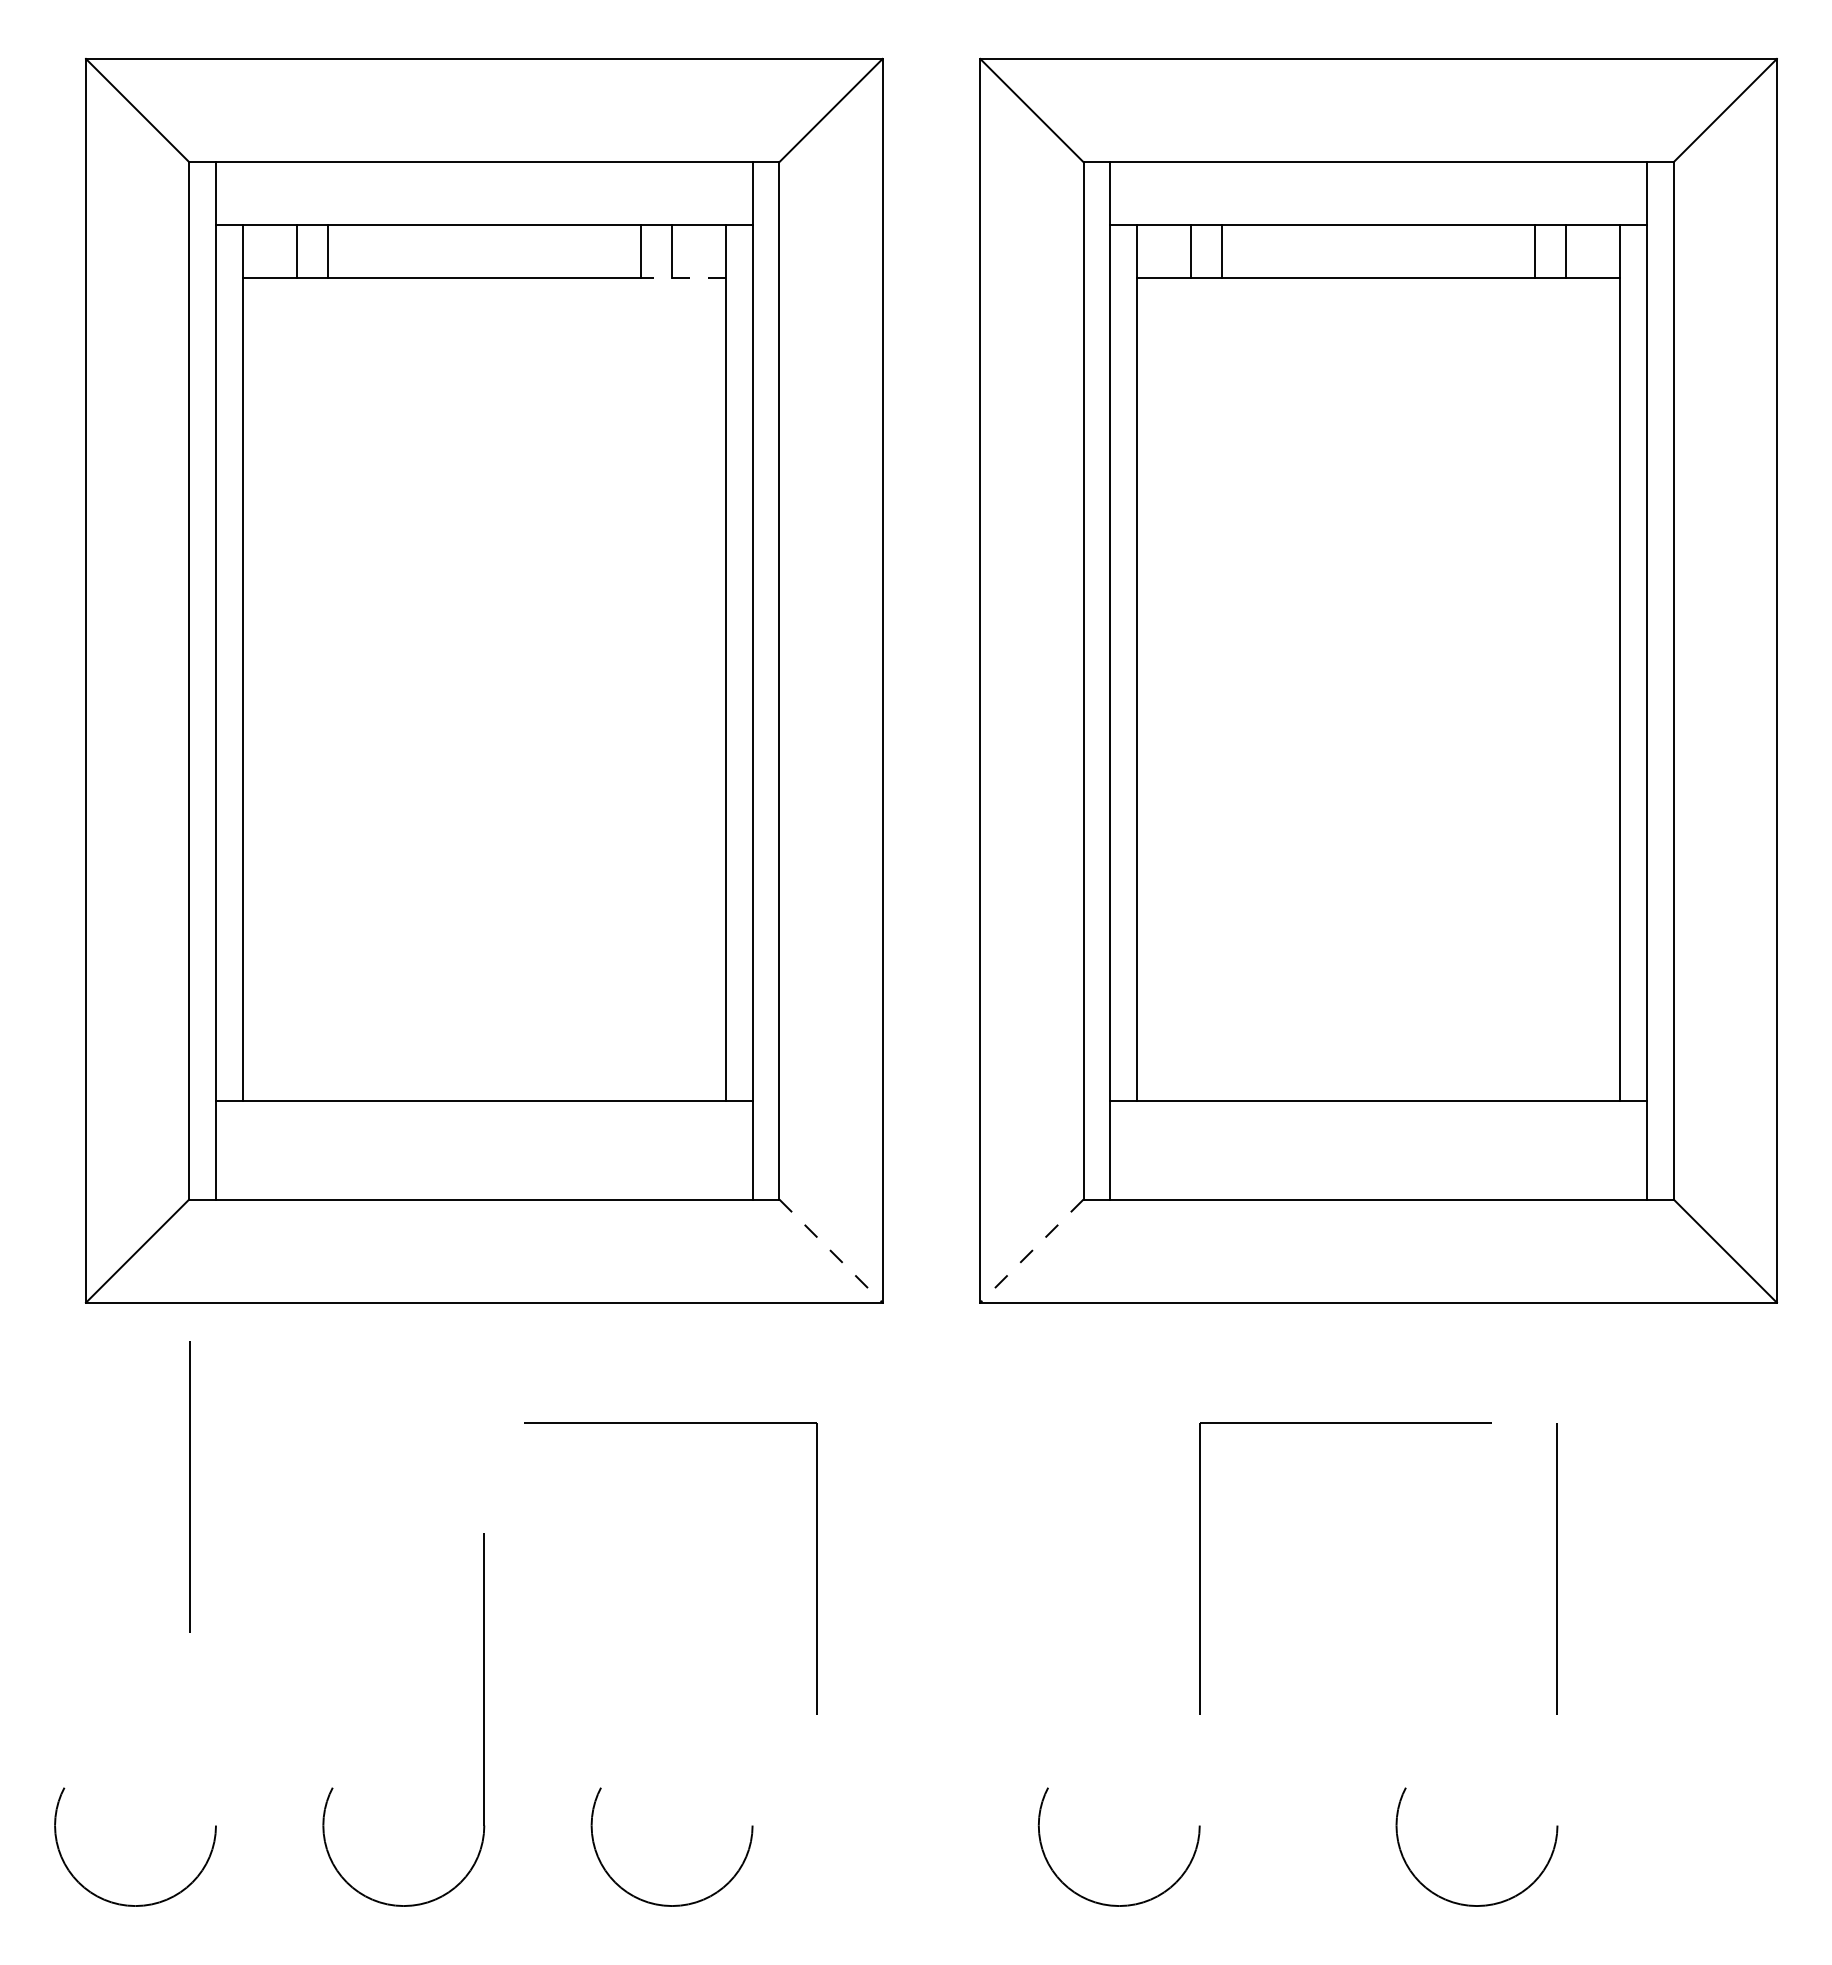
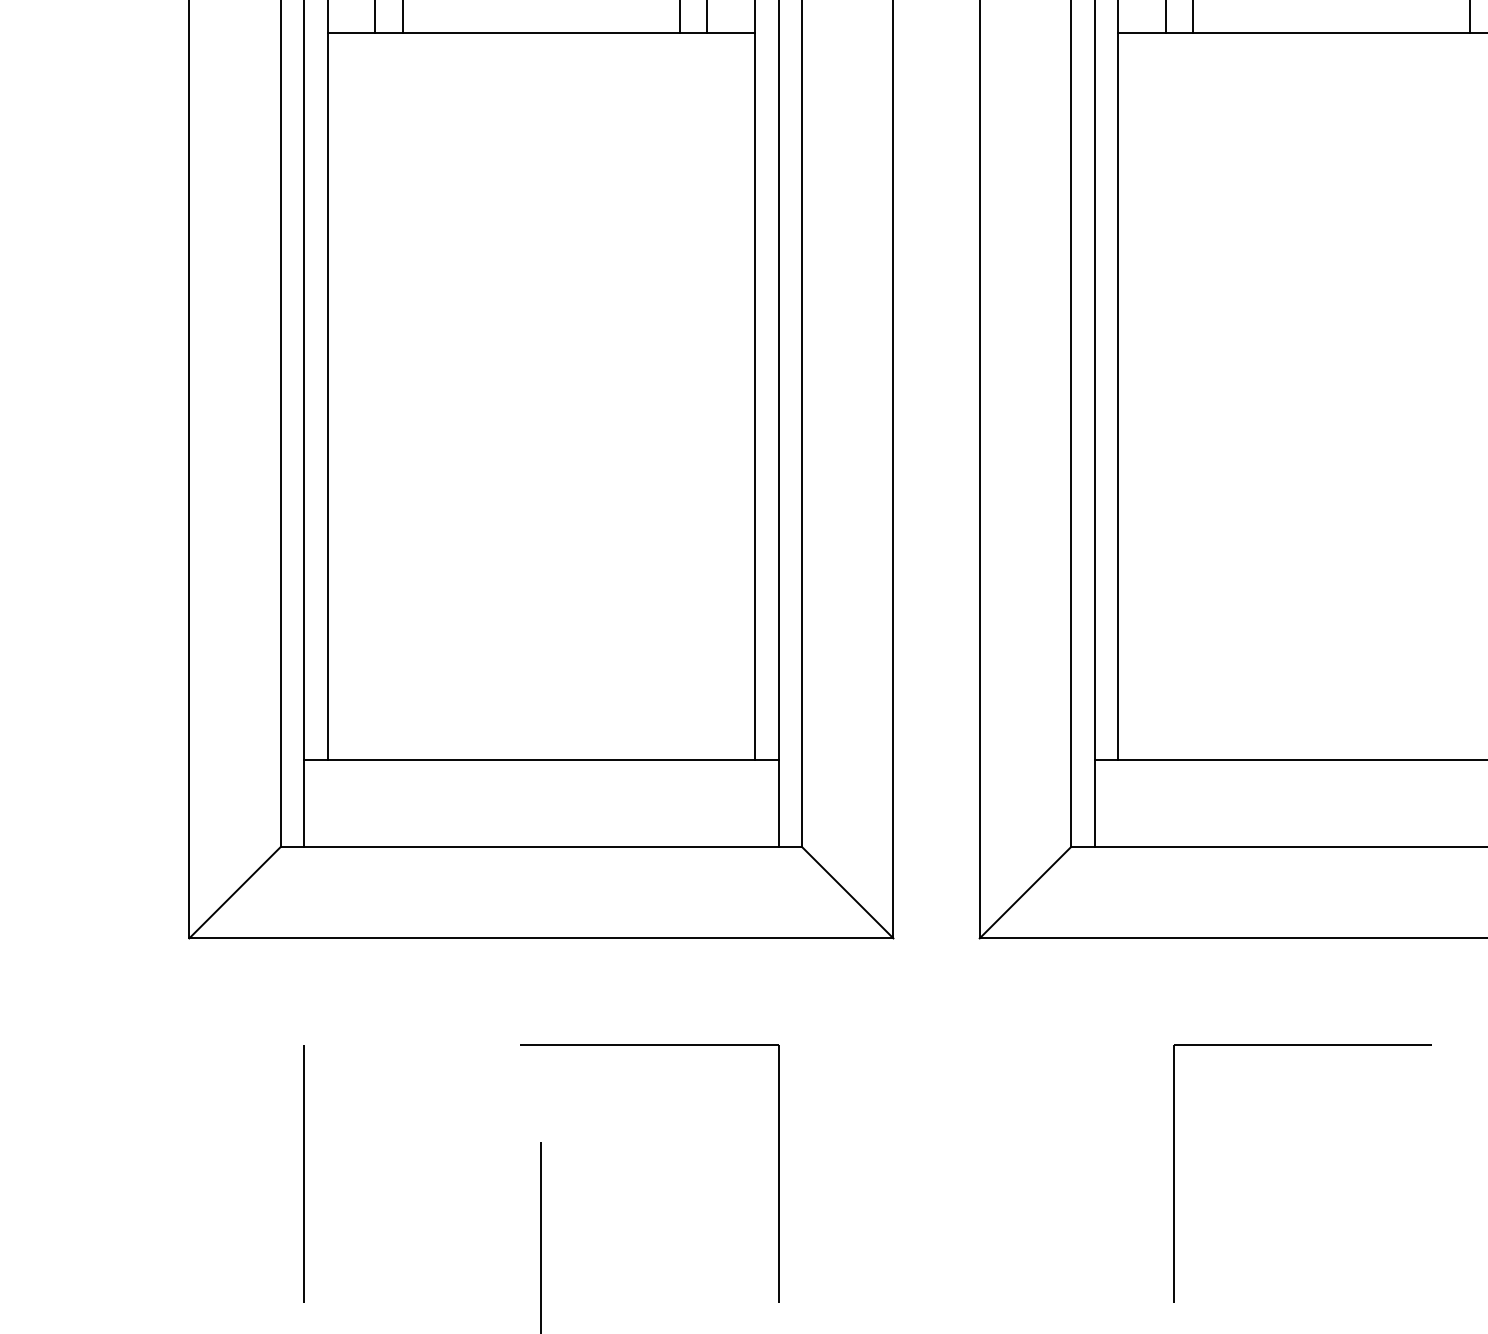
line: (682, 278) -> (716, 33), dashed -> solid
line: (831, 1251) -> (848, 893), dashed -> solid
line: (1031, 1251) -> (1024, 893), dashed -> solid
part: (670, 1423) -> (649, 1045), moved
line: (189, 1486) -> (303, 1173), moved

